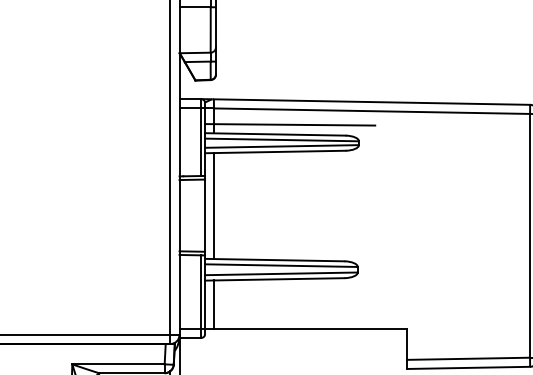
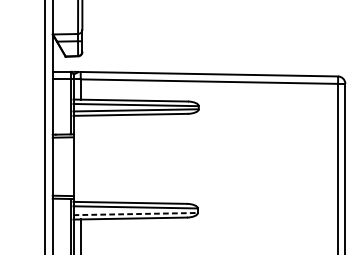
line: (290, 124) -> (143, 92), removed
line: (214, 206) -> (81, 159), removed
line: (281, 273) -> (135, 213), solid -> dashed

